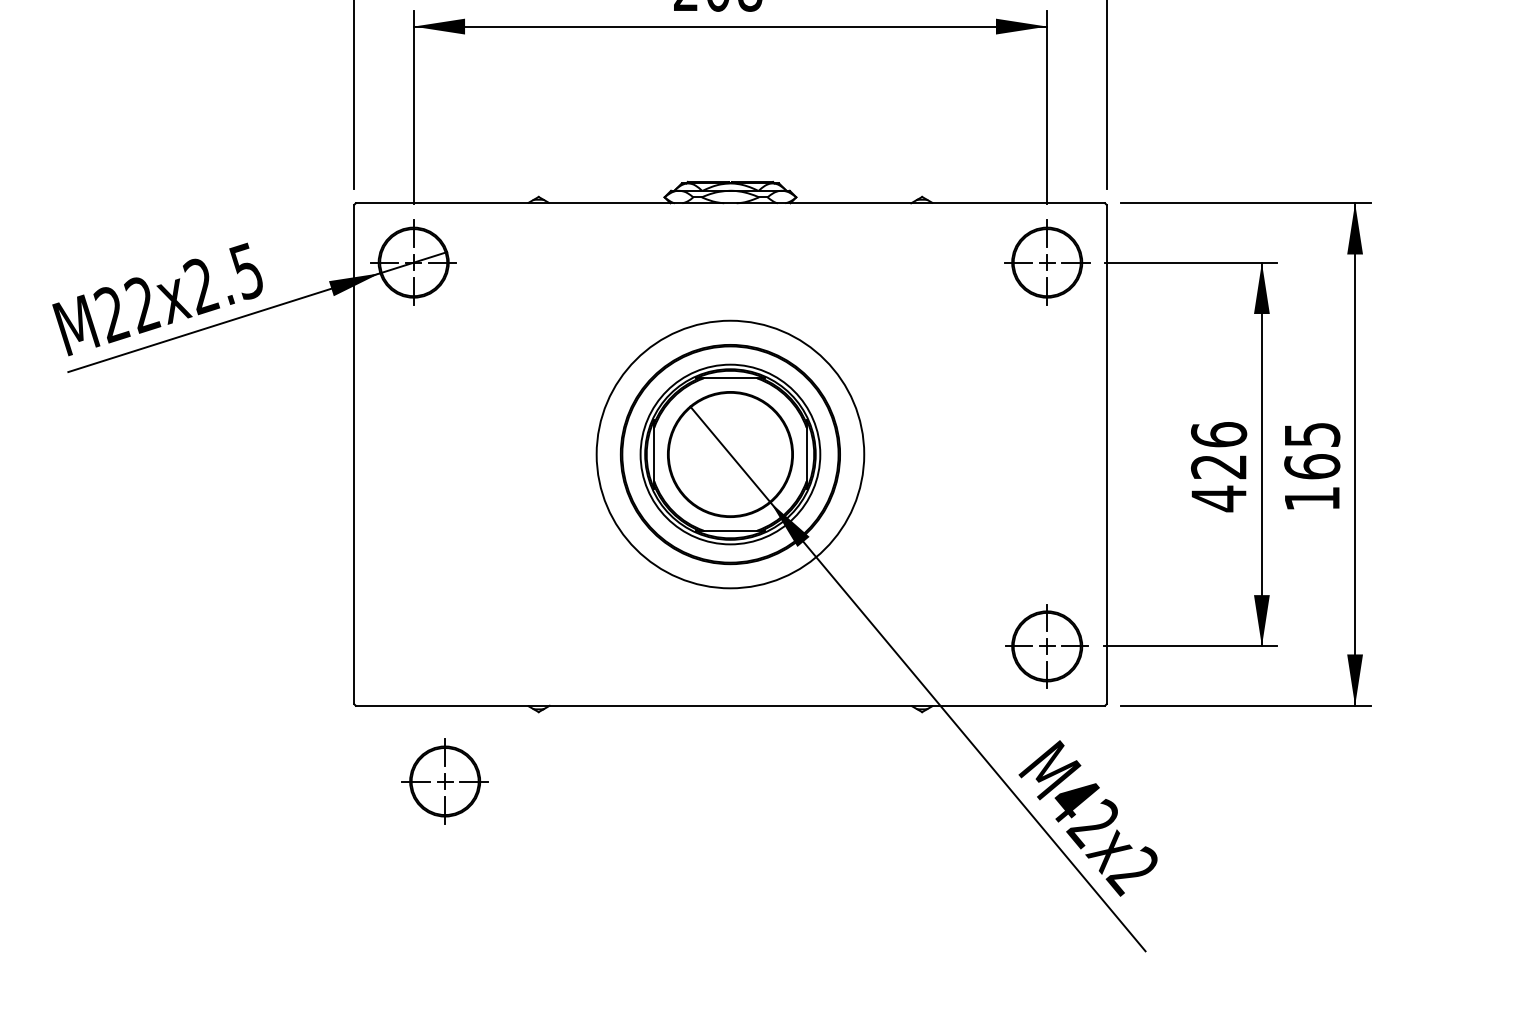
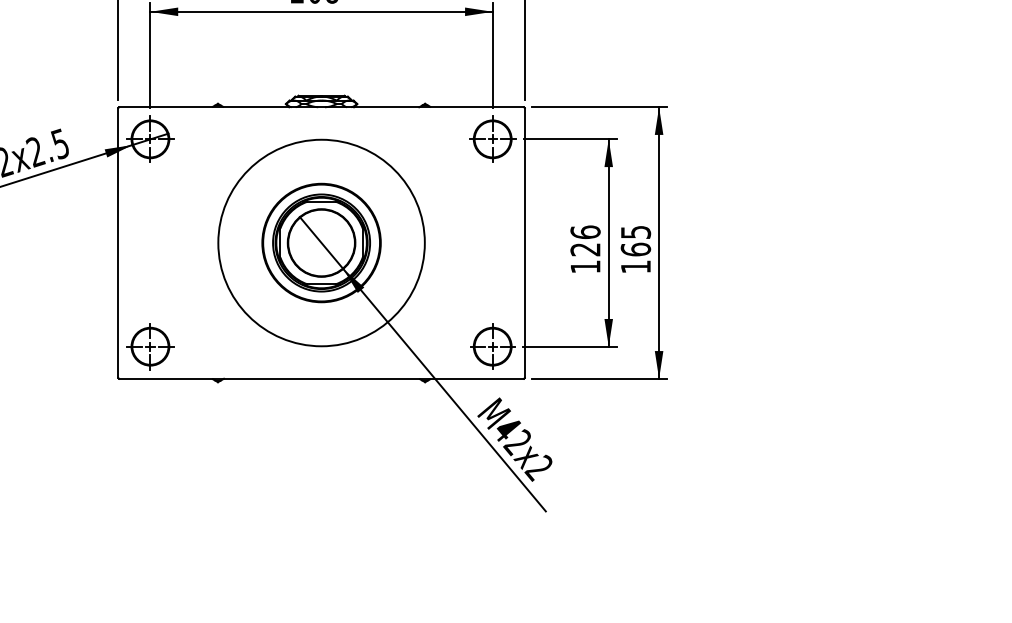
circle: (730, 453) -> (321, 242), size x1.43
text: (1218, 497) -> (585, 266), 426 -> 126
part: (445, 781) -> (150, 346), moved

